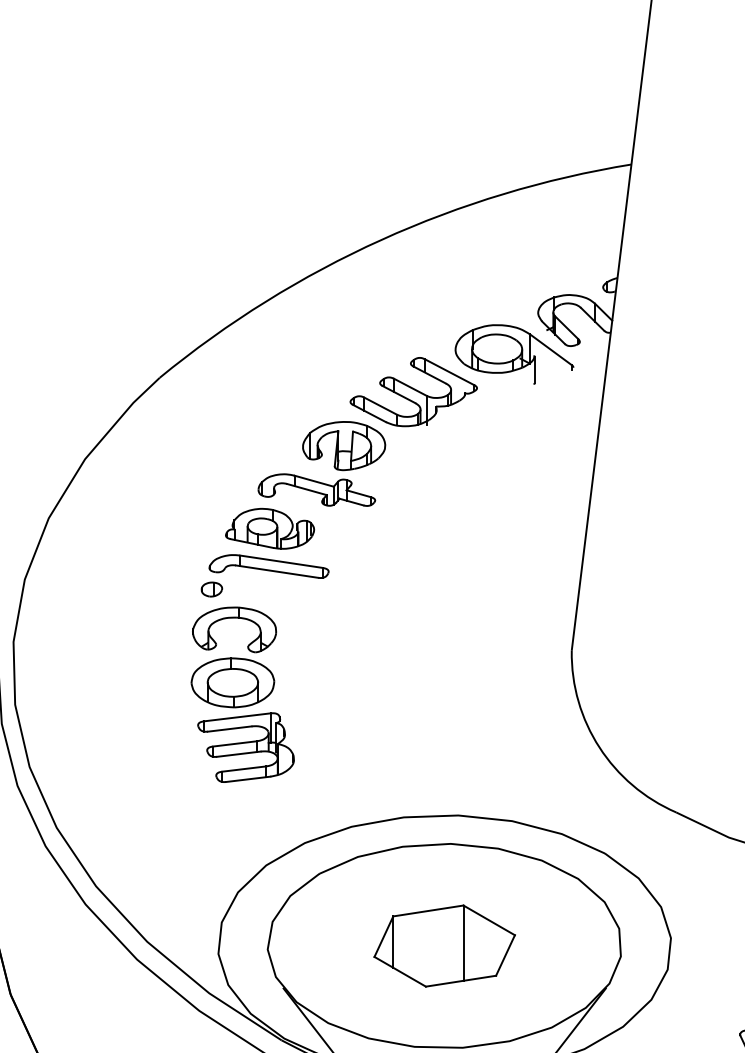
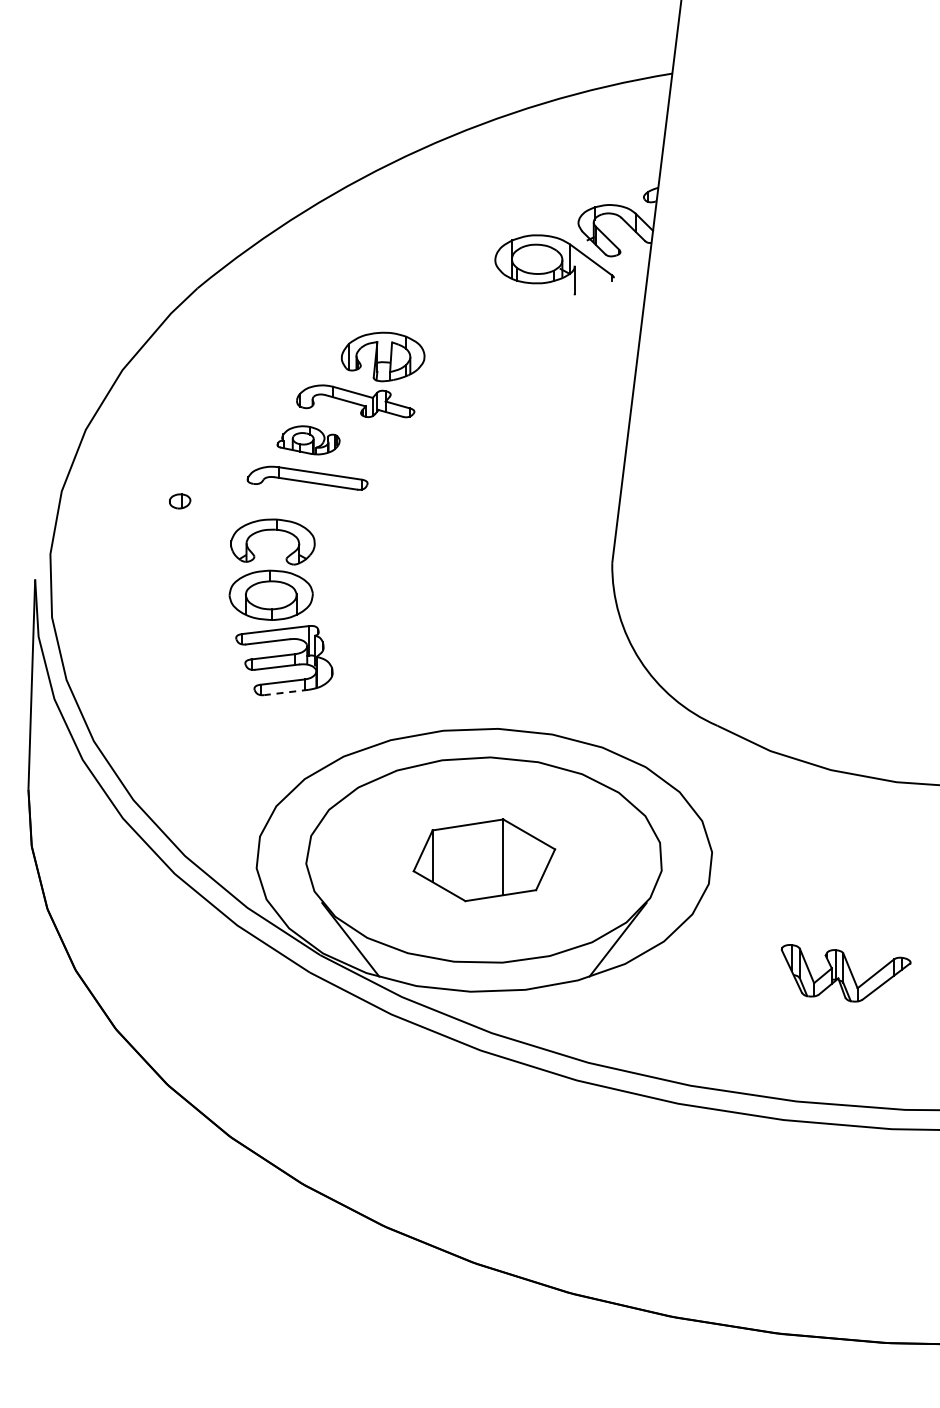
part: (413, 391) -> (452, 302), removed
part: (269, 529) -> (308, 440), size x0.7
part: (212, 589) -> (180, 501), moved
line: (248, 779) -> (286, 692), solid -> dashed

